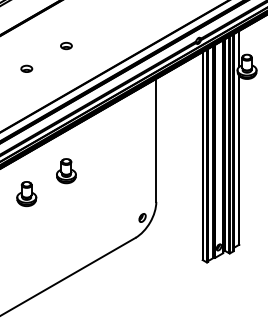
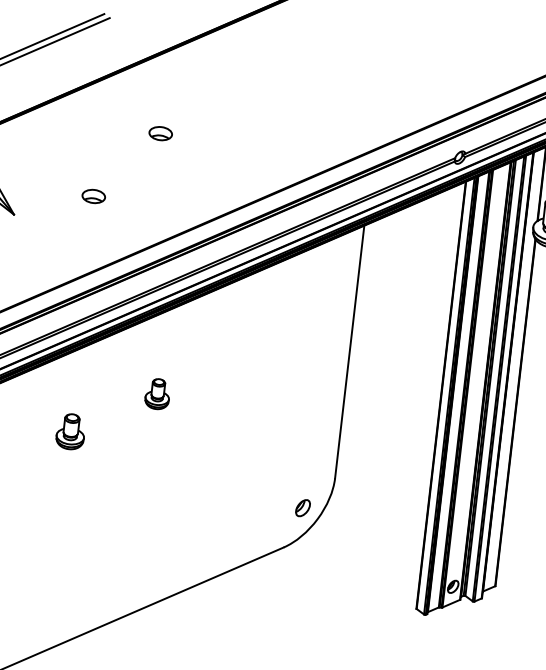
part: (66, 45) -> (161, 132), moved
part: (26, 68) -> (93, 195), moved
part: (66, 171) -> (157, 394), size x0.6
part: (26, 194) -> (70, 432), size x0.7

